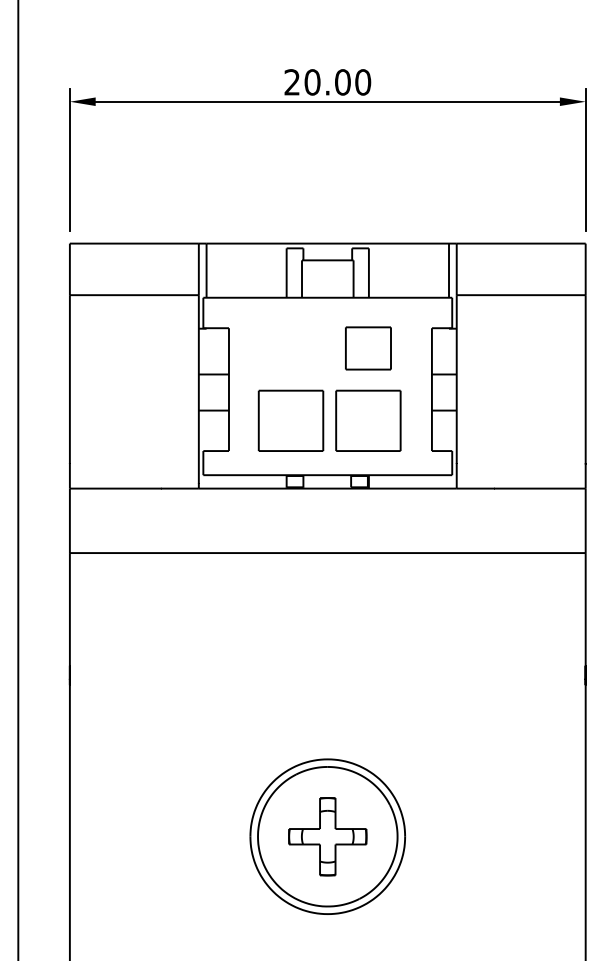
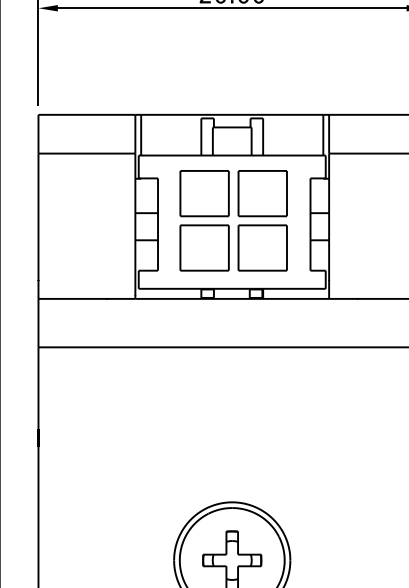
part: (290, 348) -> (204, 193), added
part: (368, 348) -> (262, 193), size x1.43

